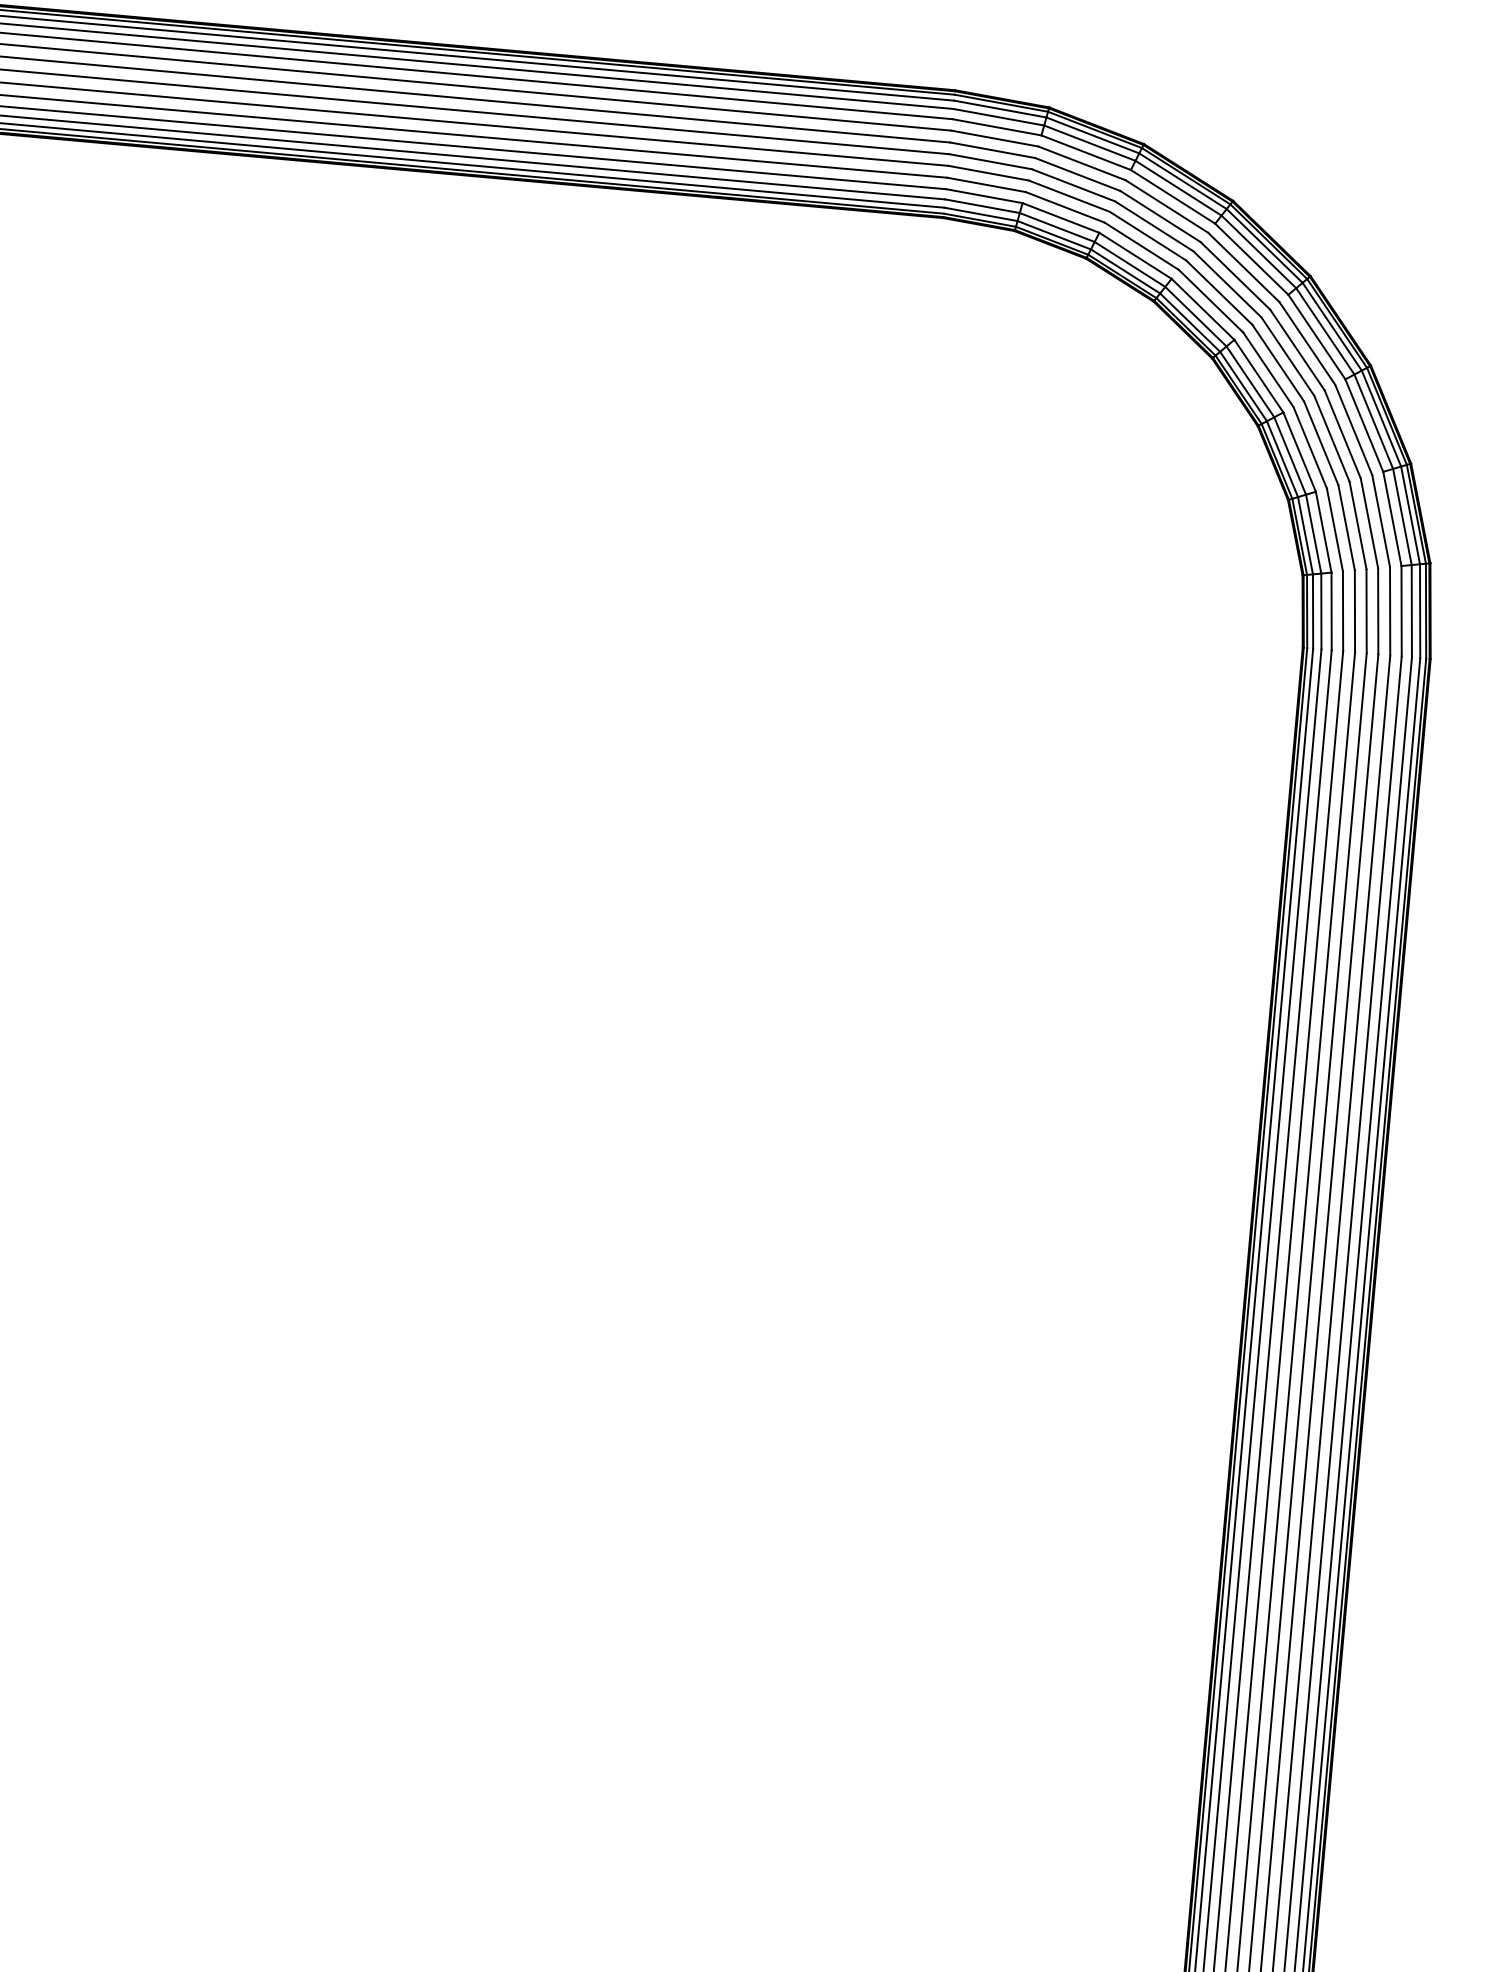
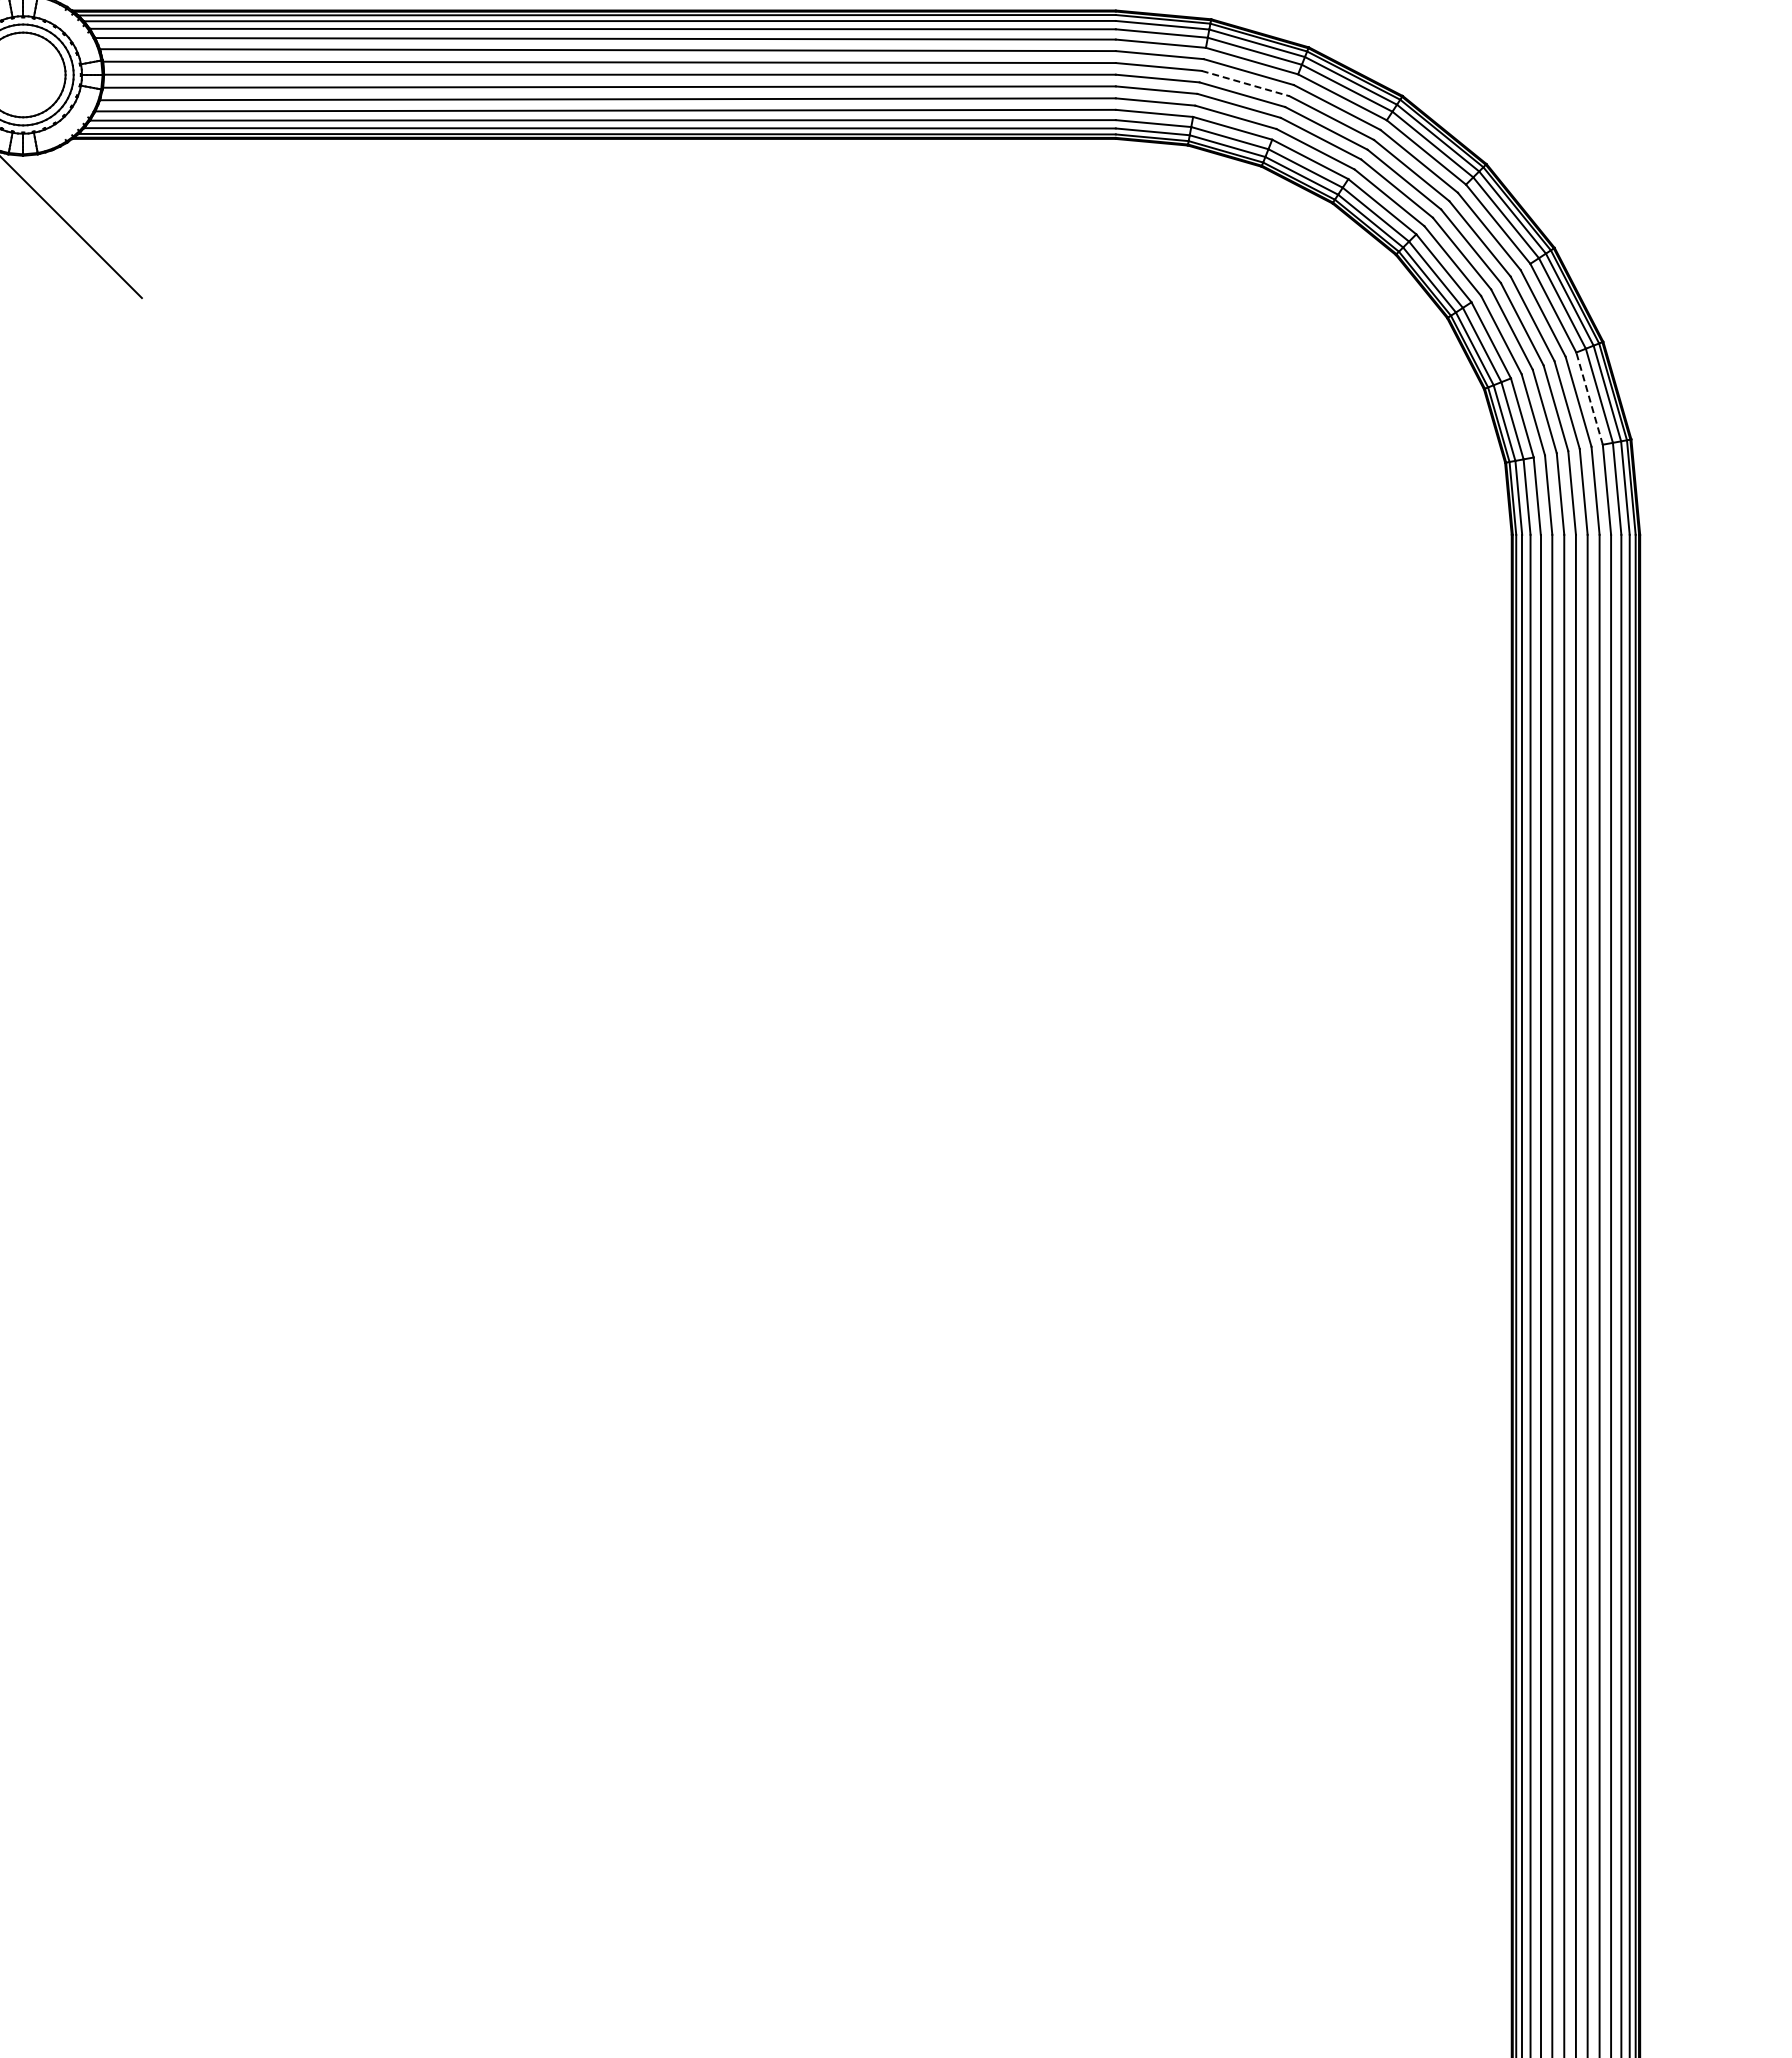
line: (1077, 174) -> (1245, 83), solid -> dashed
line: (1392, 518) -> (1589, 398), solid -> dashed

